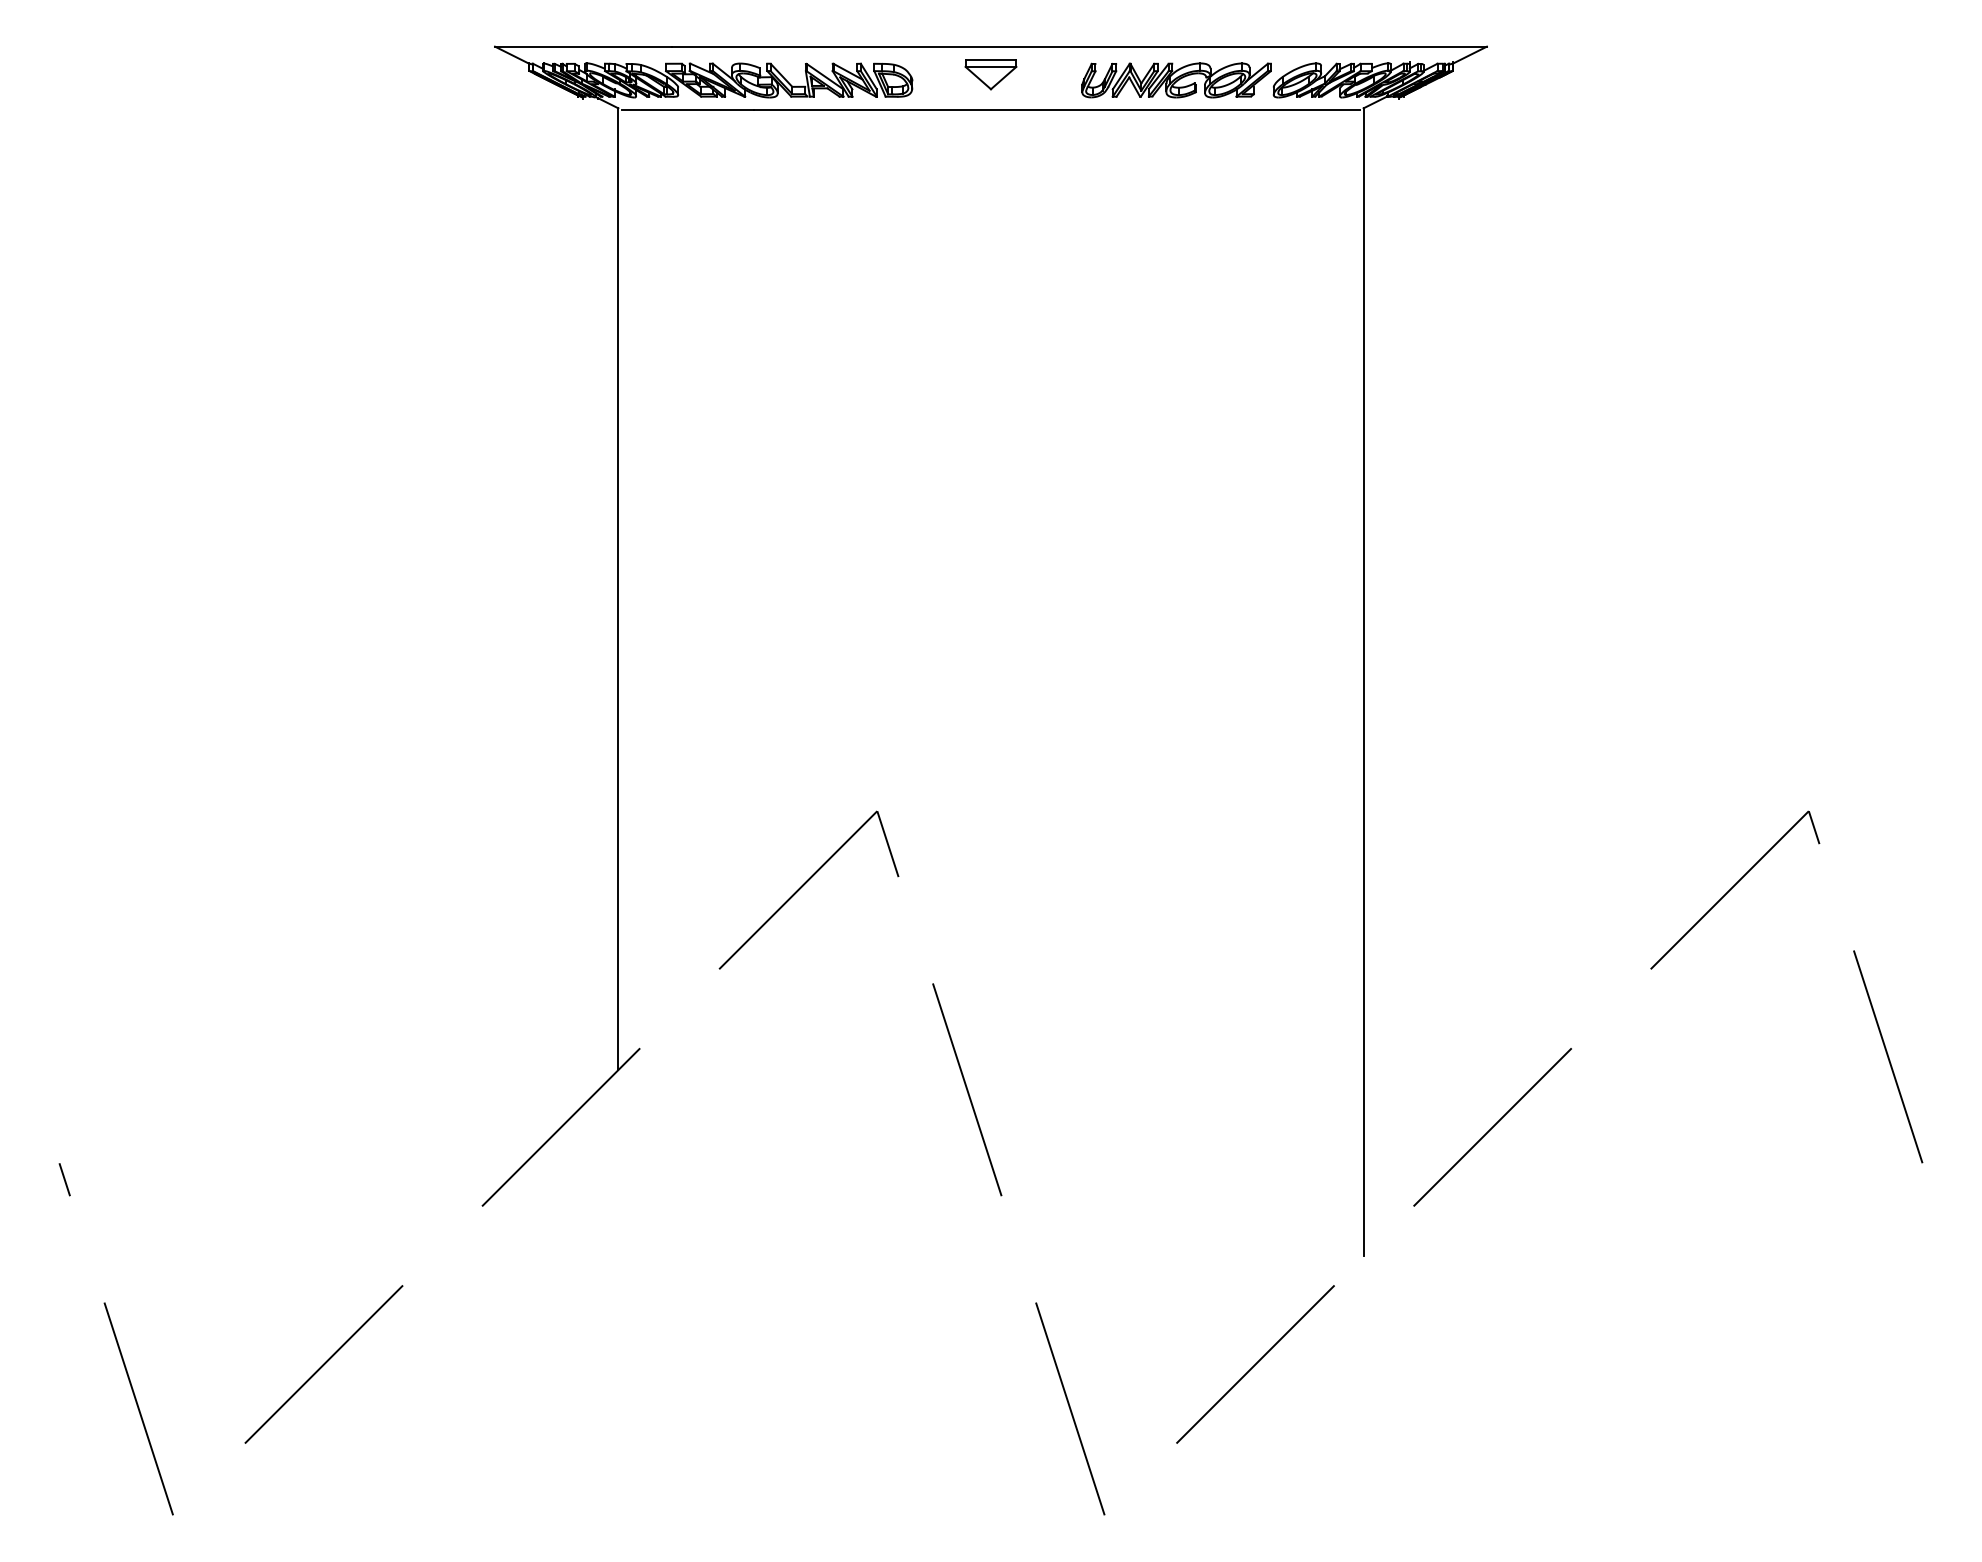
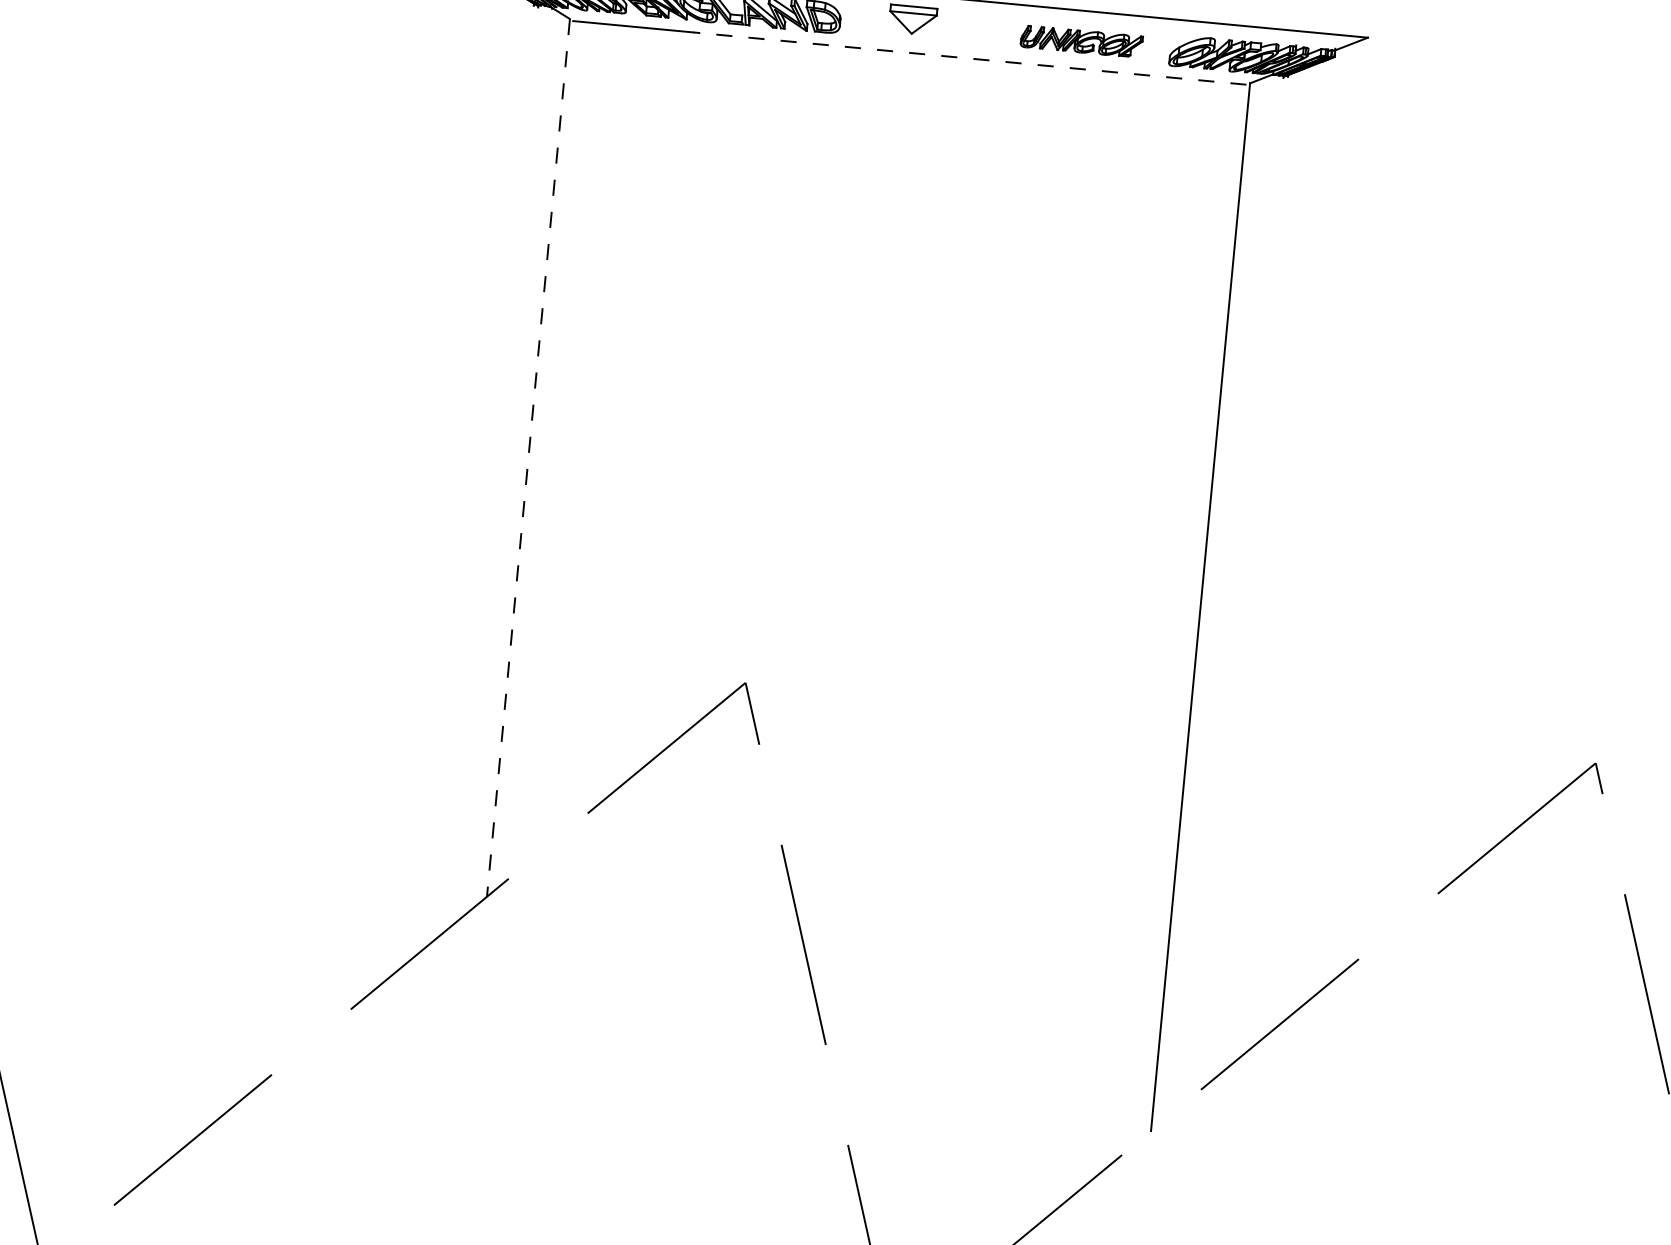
part: (1176, 80) -> (1081, 41), size x0.7
line: (1056, 110) -> (969, 58), solid -> dashed
line: (618, 589) -> (528, 458), solid -> dashed

